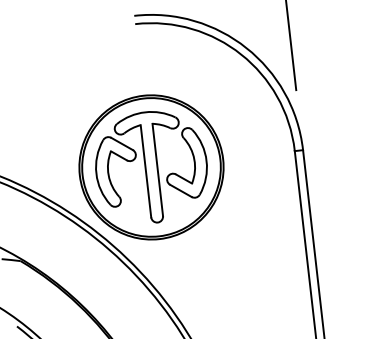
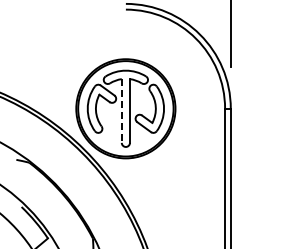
line: (145, 172) -> (121, 111), solid -> dashed

